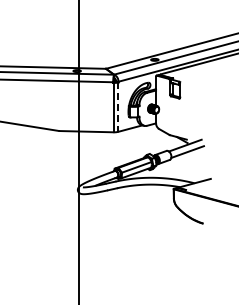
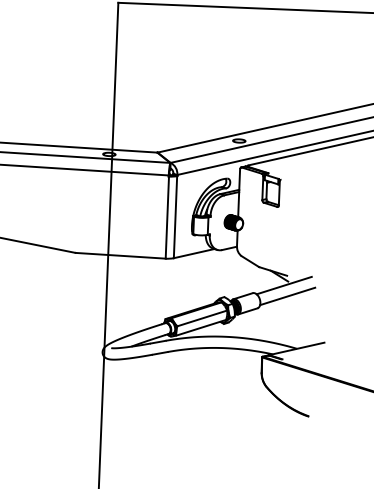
line: (118, 107) -> (175, 217), dashed -> solid

